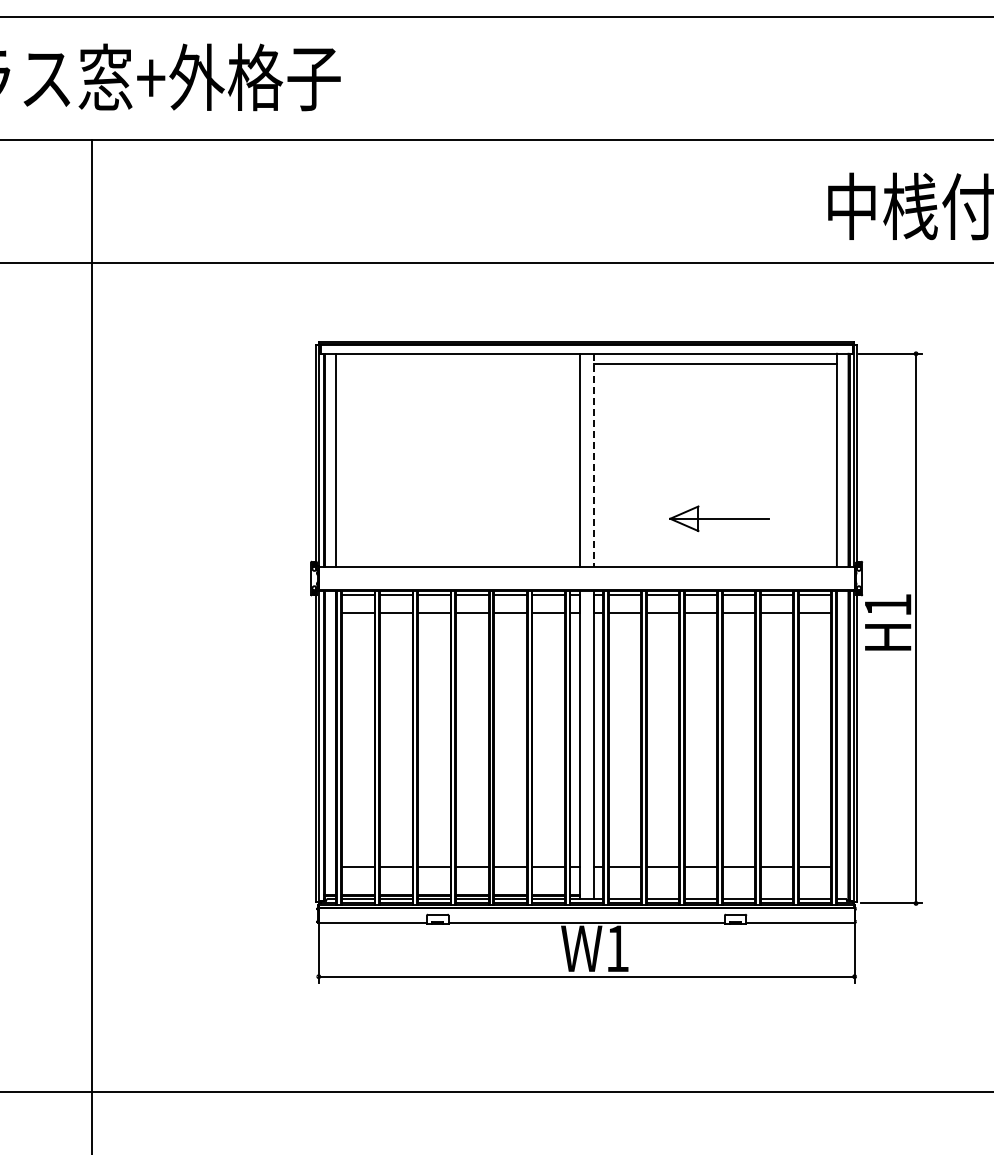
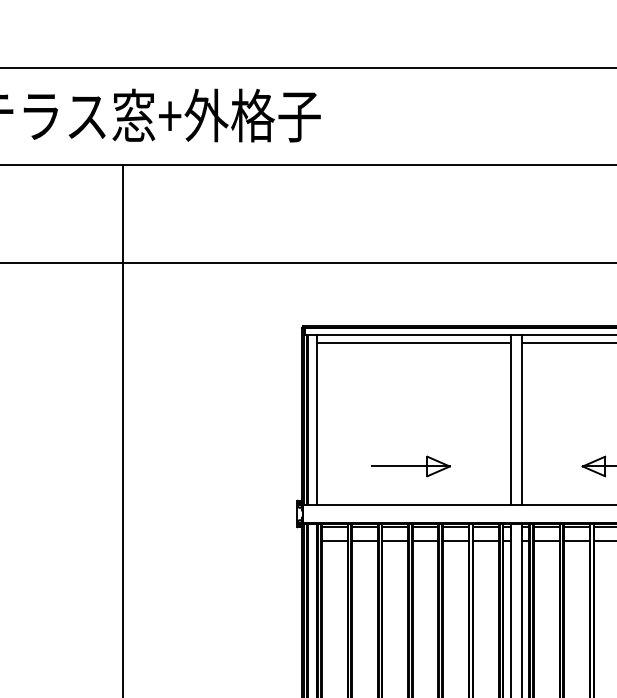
line: (457, 363) -> (413, 343), added
line: (593, 460) -> (521, 420), dashed -> solid
part: (454, 518) -> (411, 466), added

